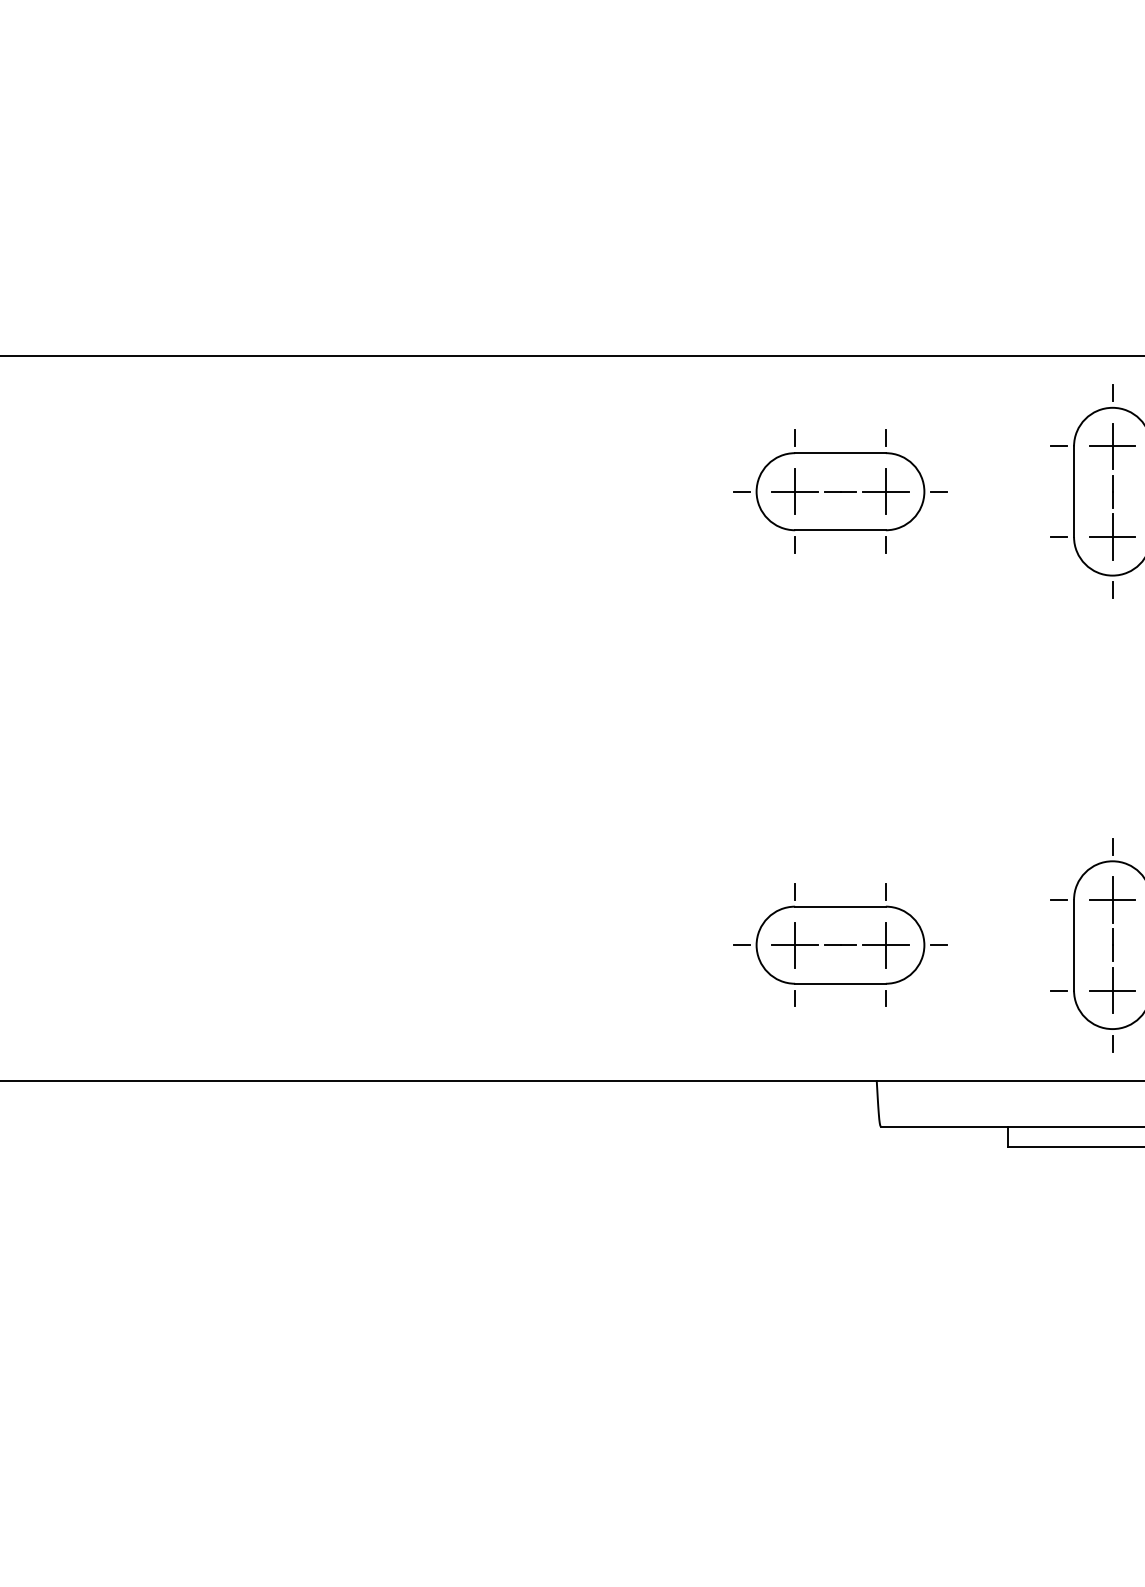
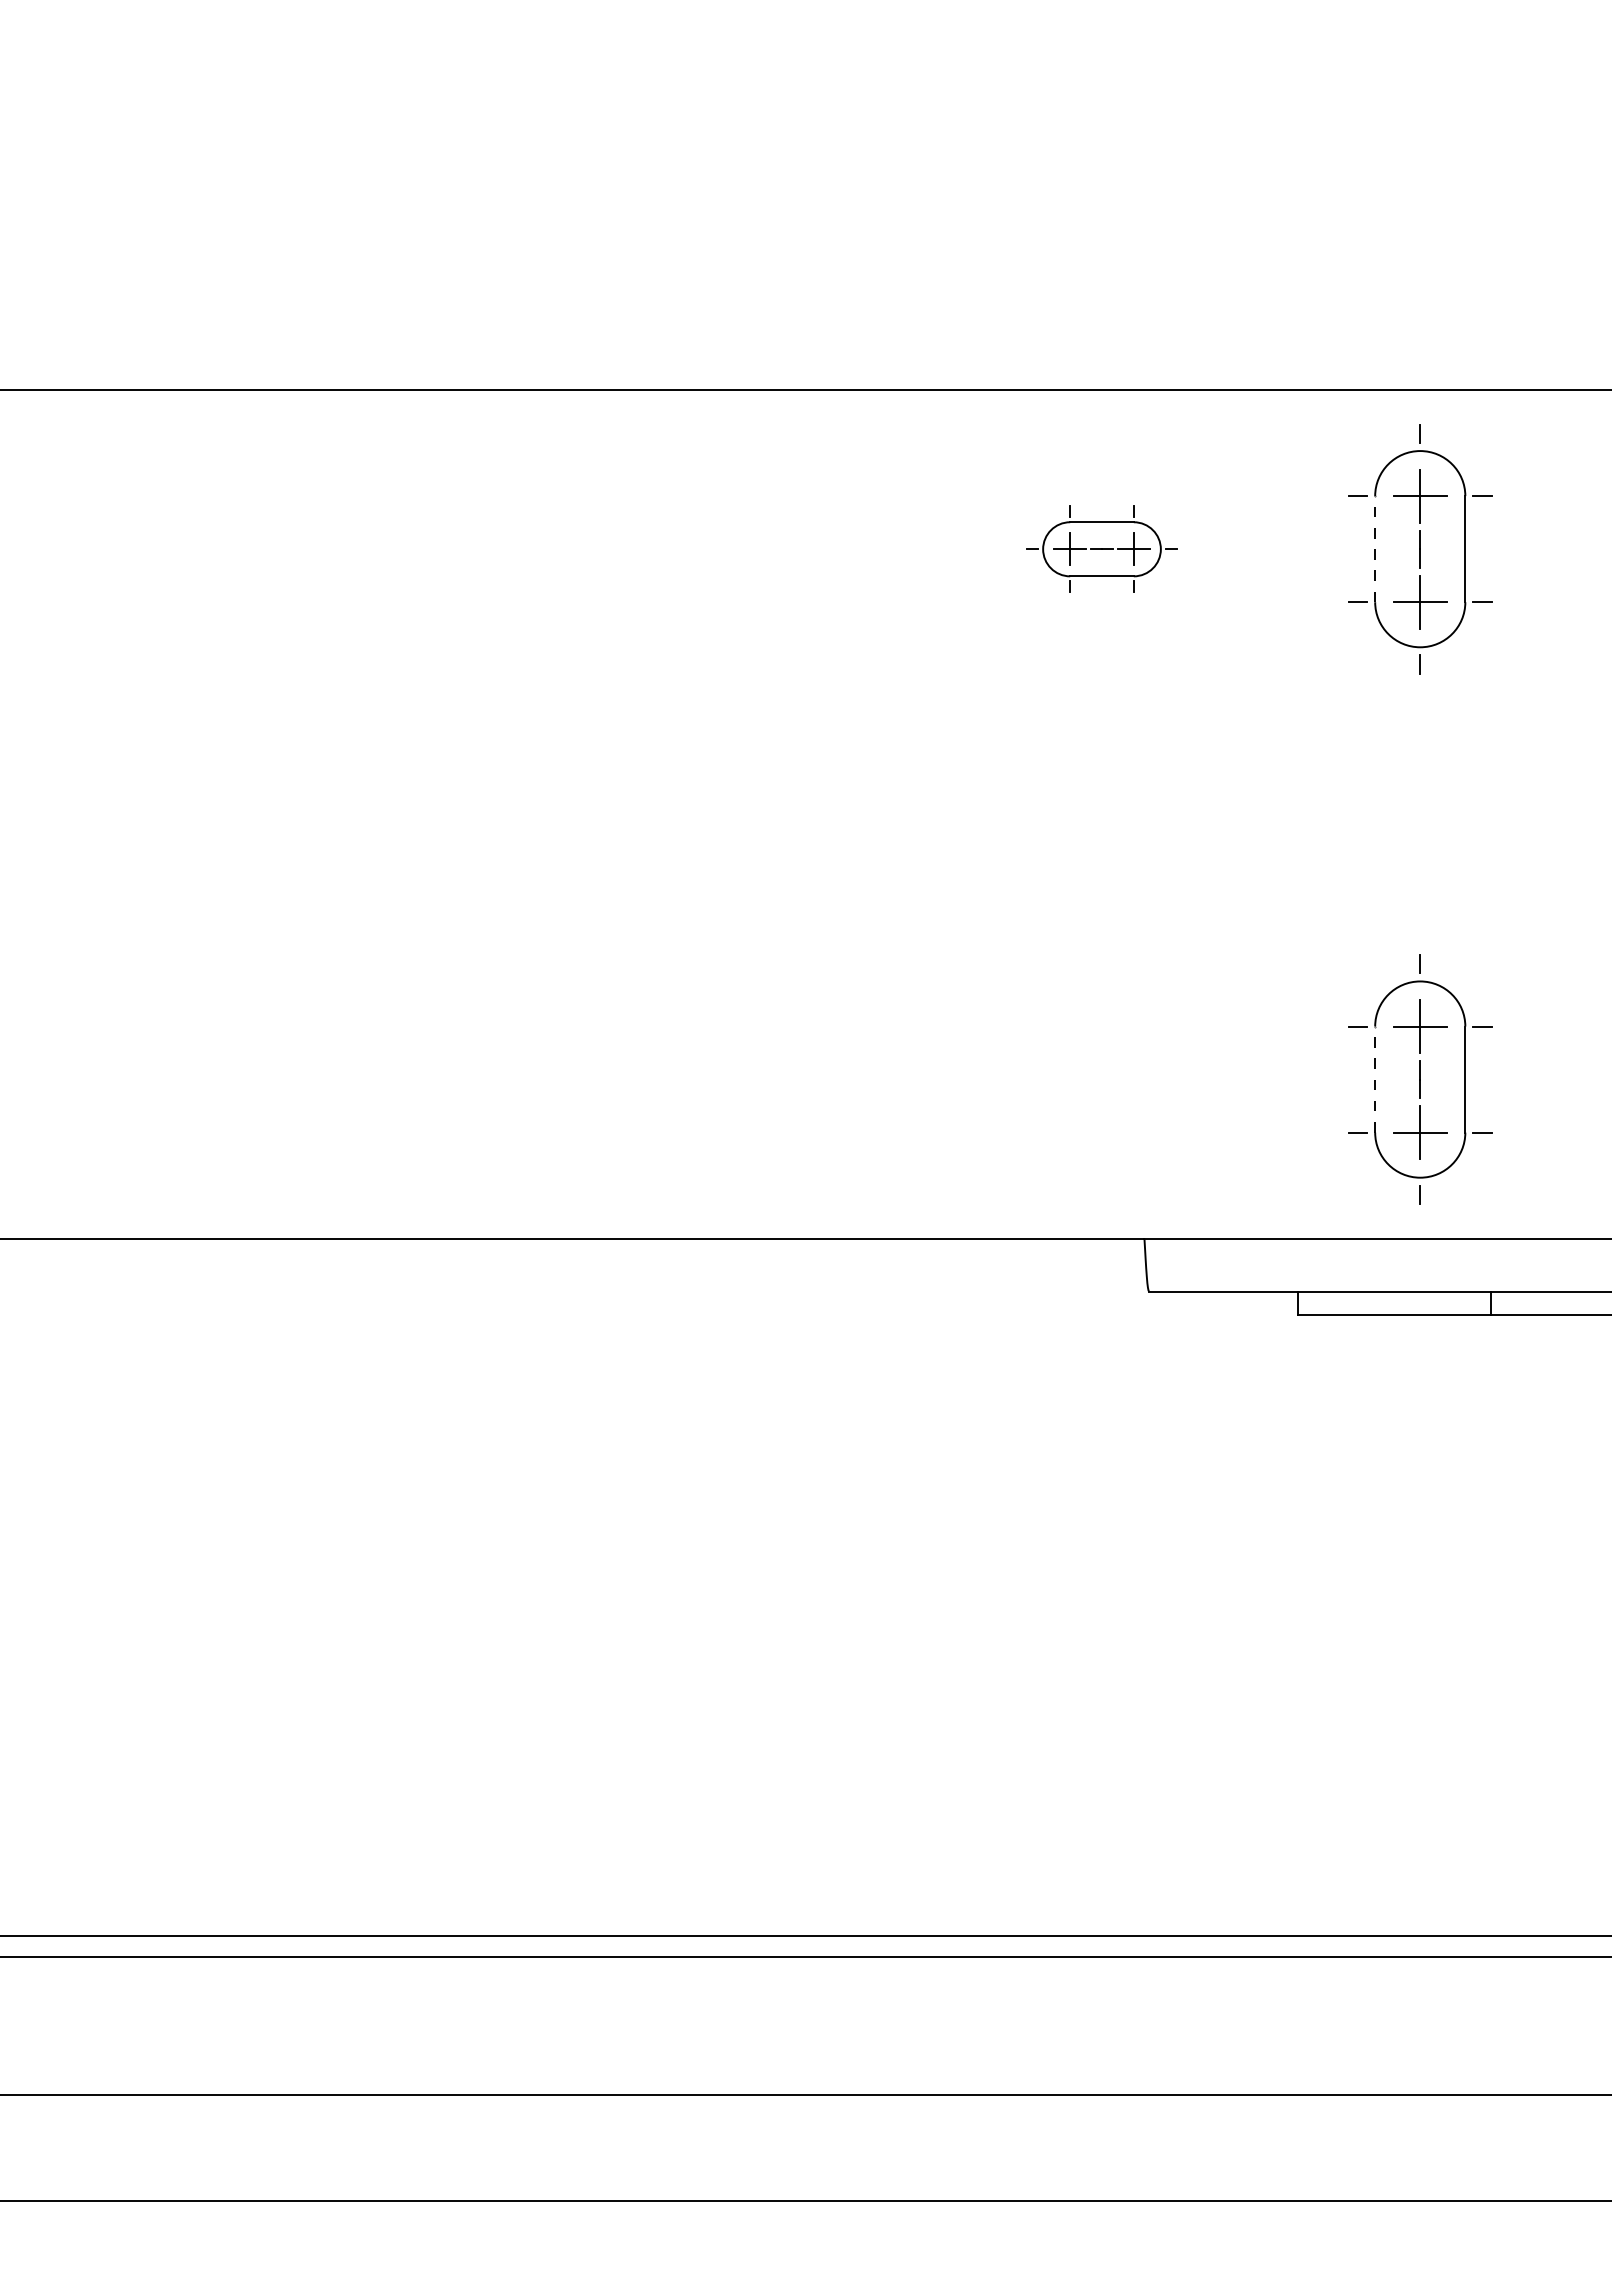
part: (840, 491) -> (1101, 549), size x0.6
line: (1074, 491) -> (1375, 548), solid -> dashed
part: (840, 945) -> (1101, 1079), removed
line: (1074, 945) -> (1375, 1079), solid -> dashed

